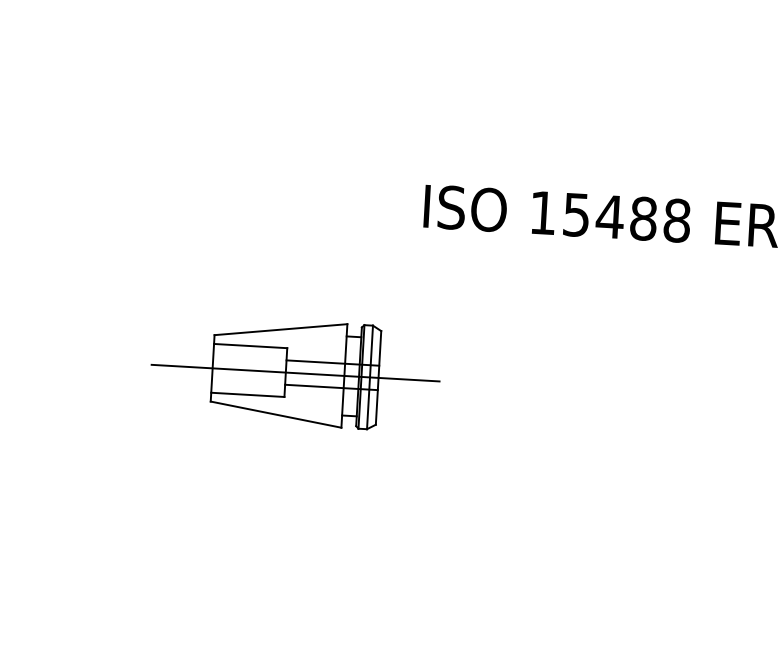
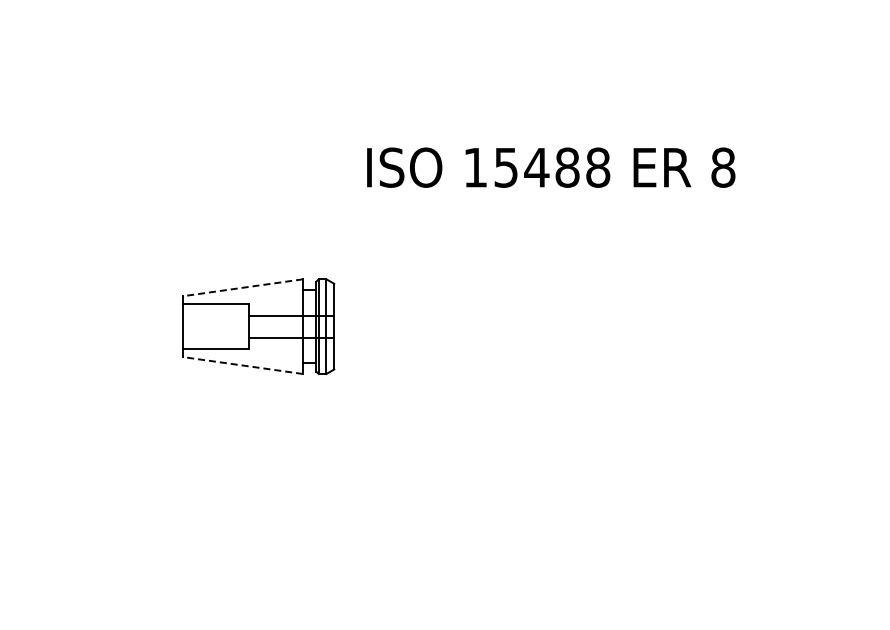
line: (280, 329) -> (242, 287), solid -> dashed
line: (295, 372) -> (258, 326), removed
line: (275, 414) -> (242, 365), solid -> dashed

